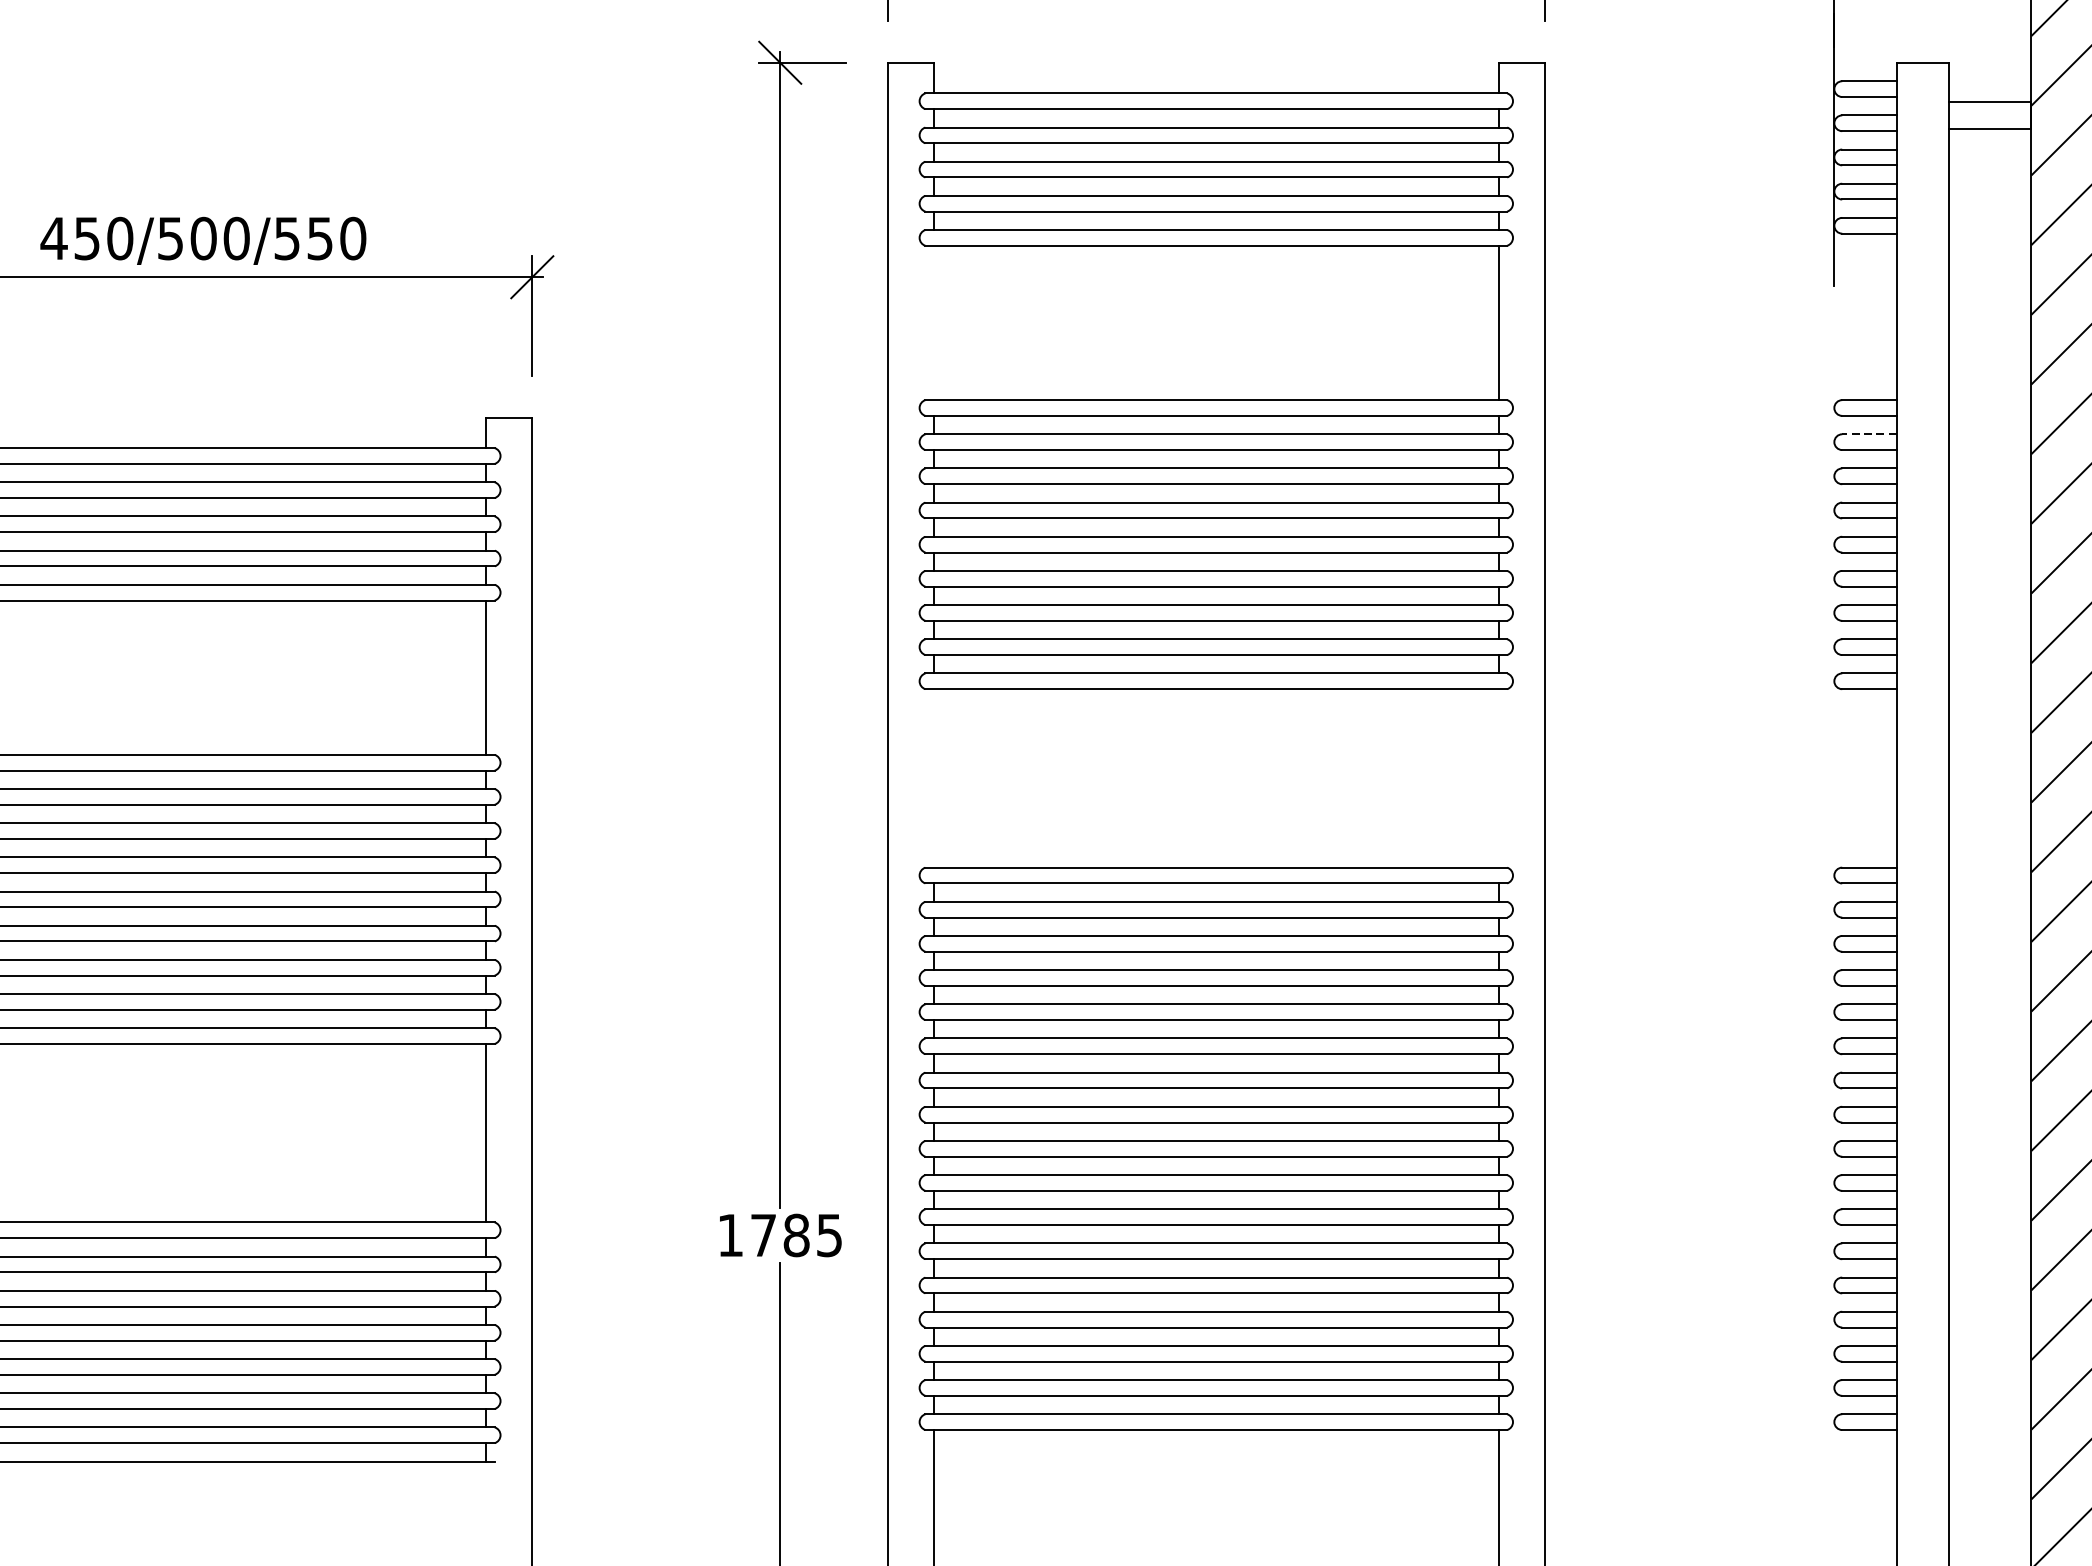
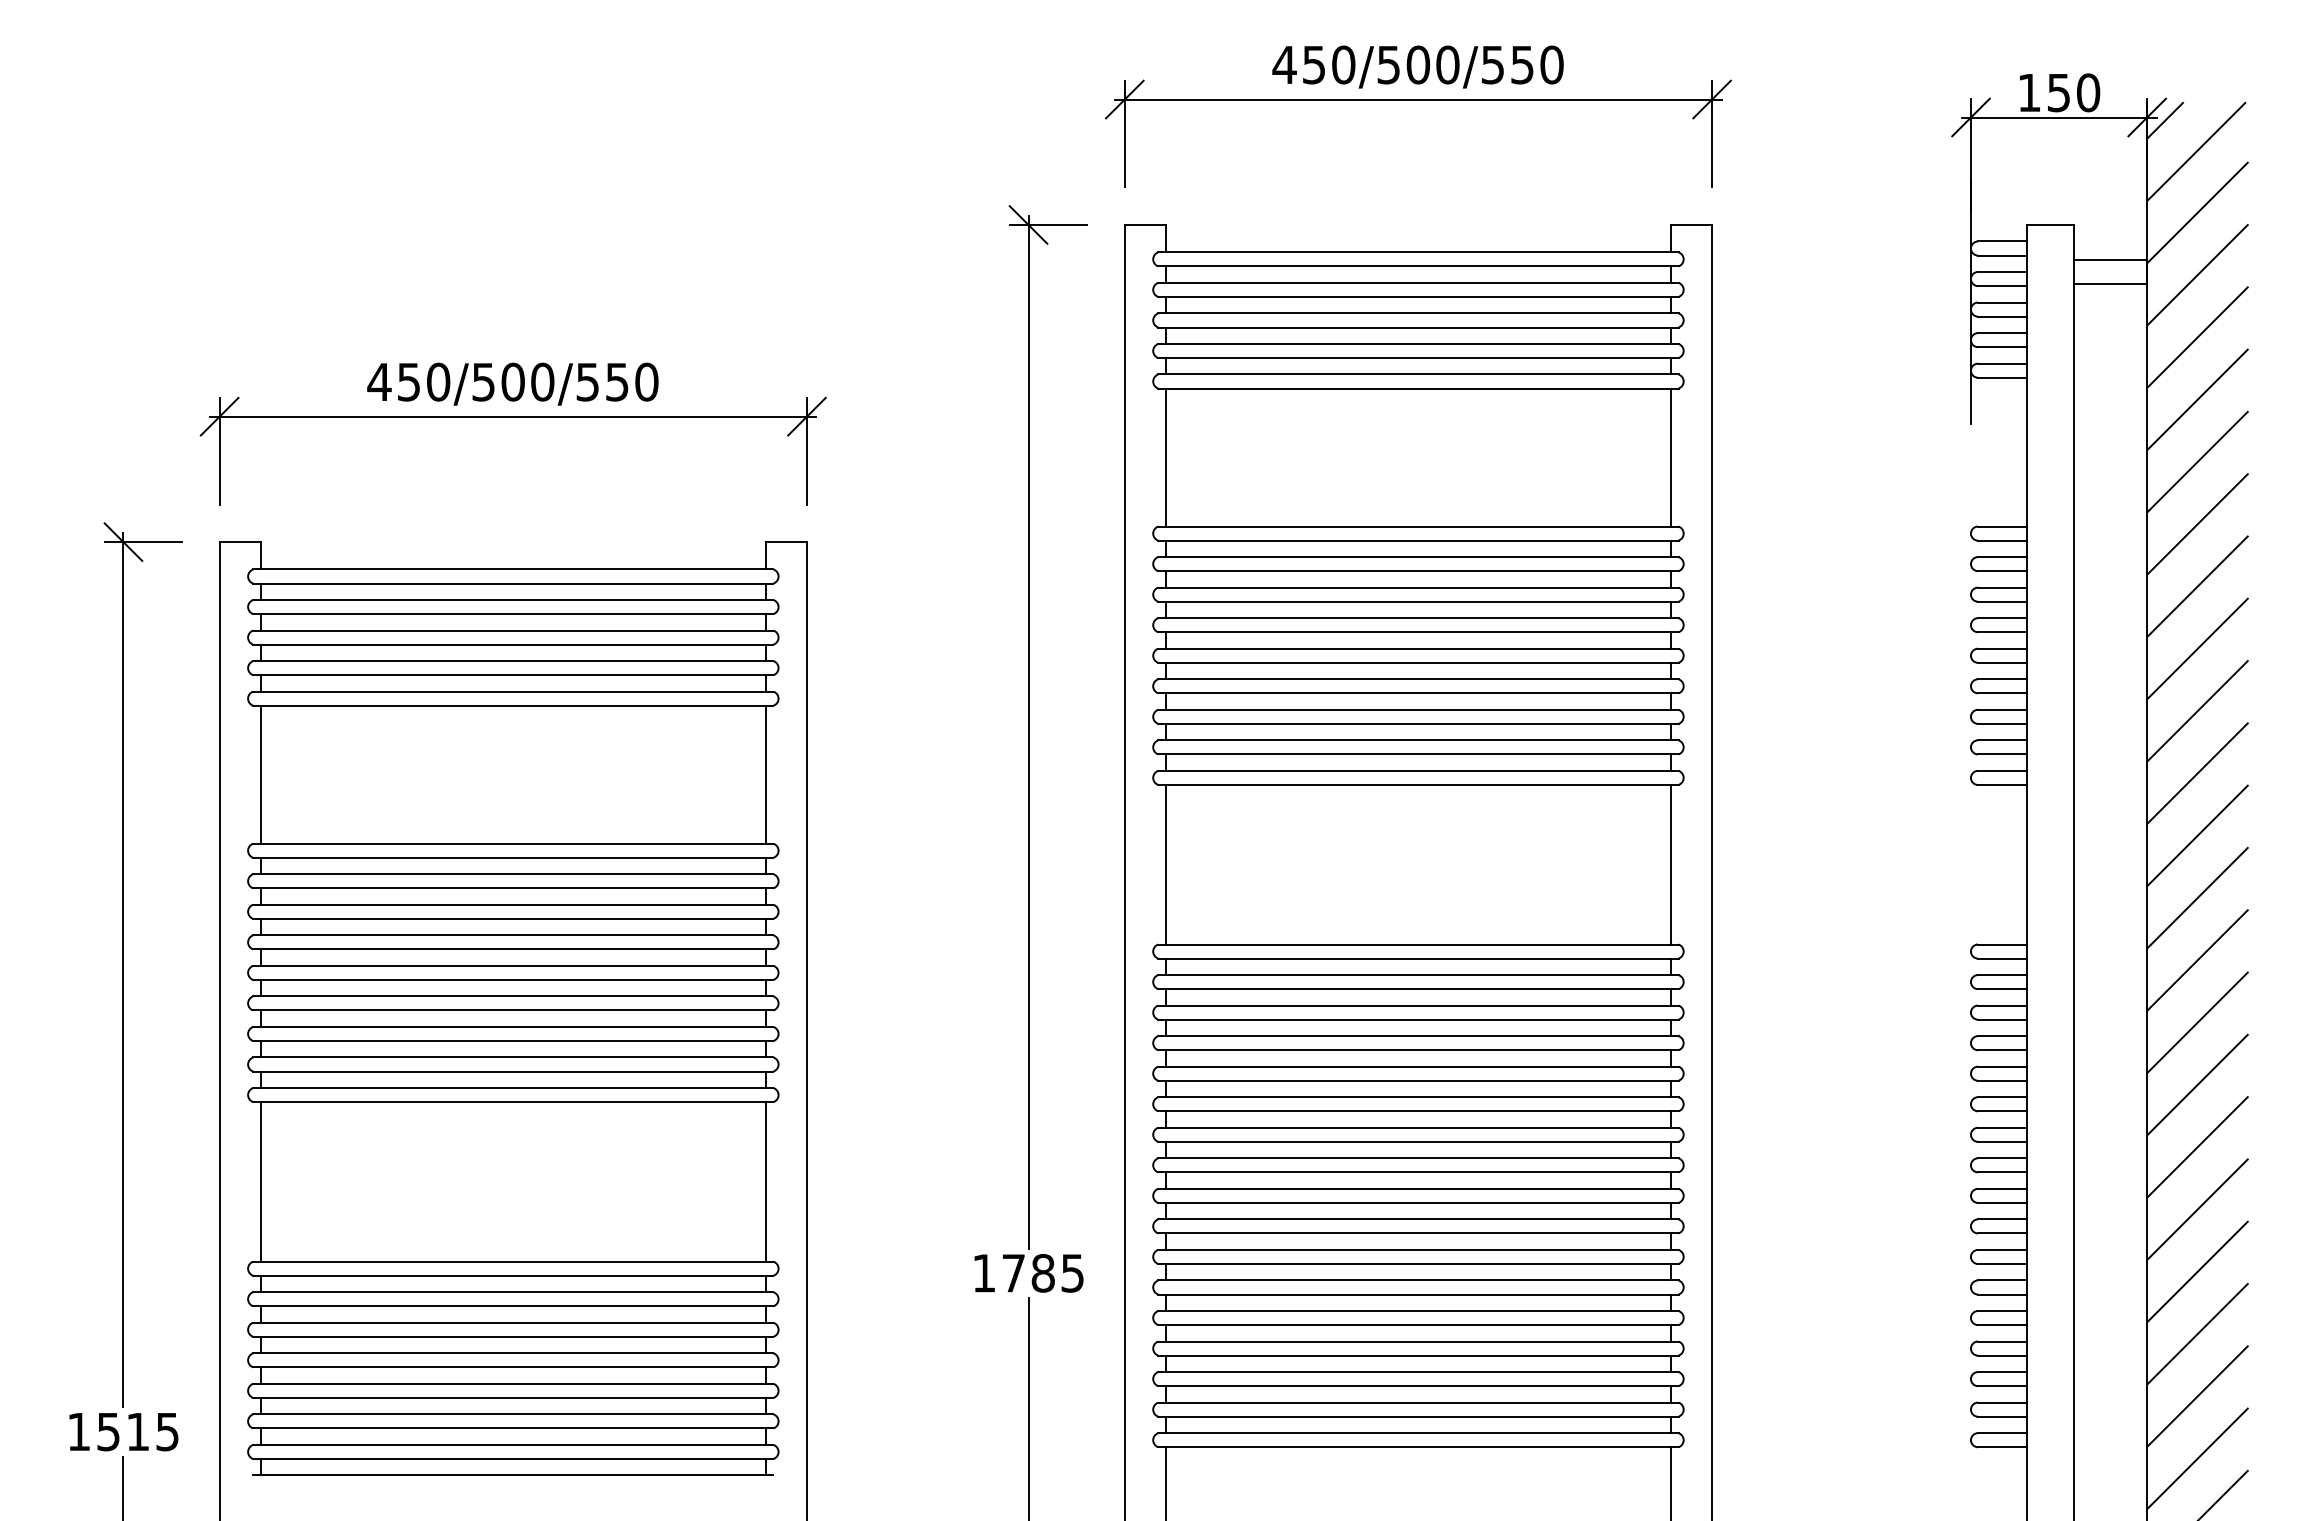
line: (933, 322) -> (1165, 457), added
line: (1868, 434) -> (2001, 557), dashed -> solid
line: (933, 778) -> (1165, 864), added
line: (1498, 778) -> (1670, 864), added

